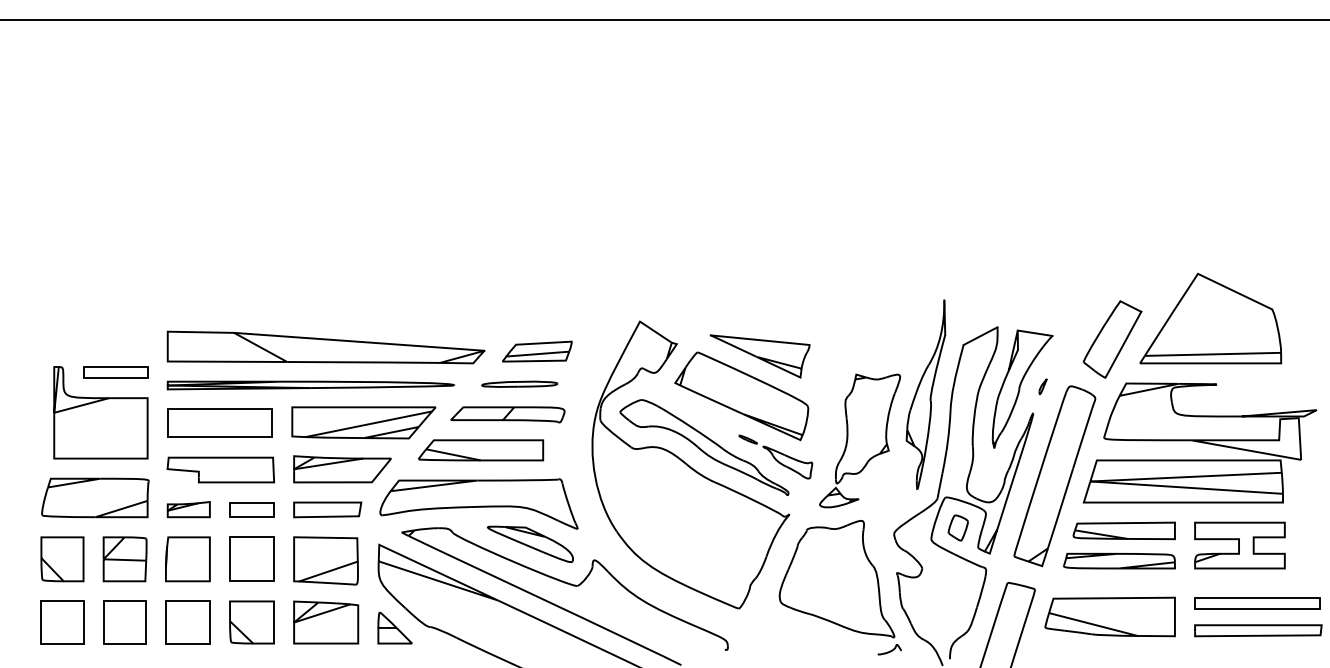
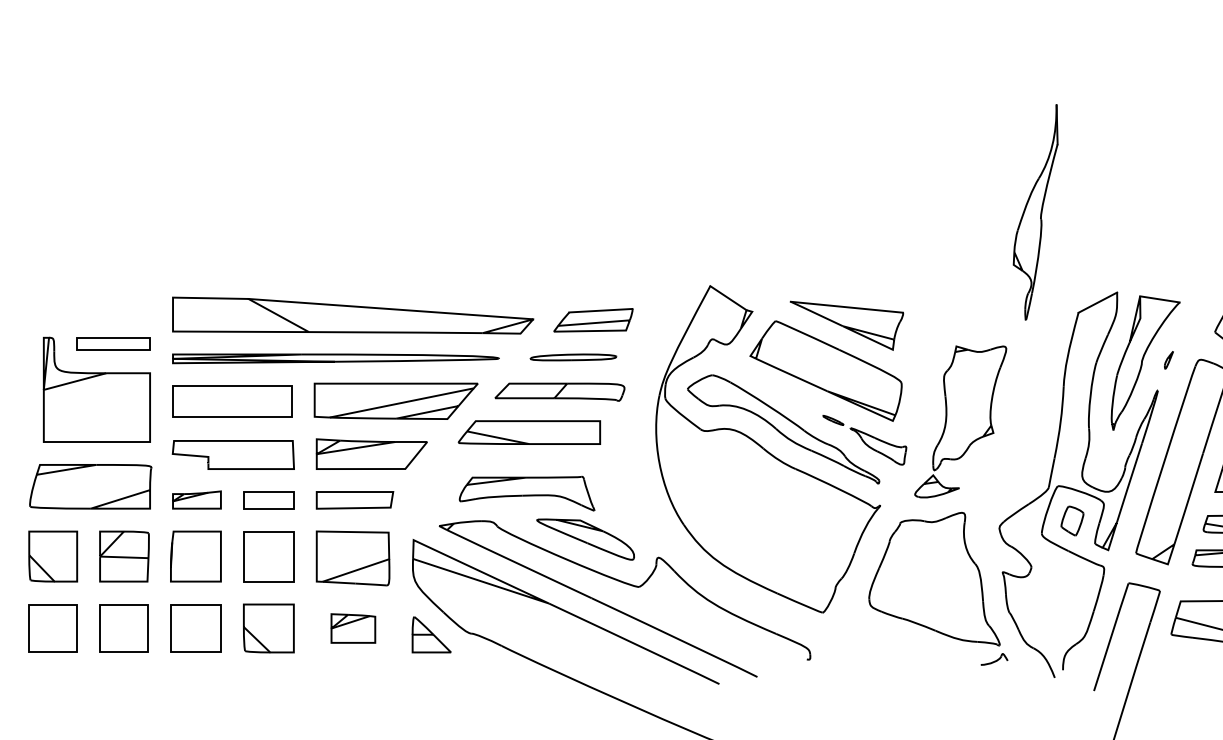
part: (925, 394) -> (1035, 212), moved
part: (478, 503) -> (526, 493), size x0.6
part: (326, 622) -> (353, 628), size x0.6

